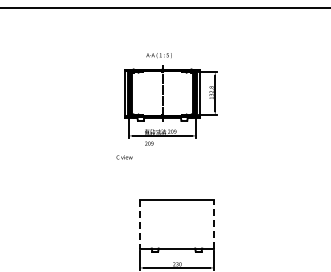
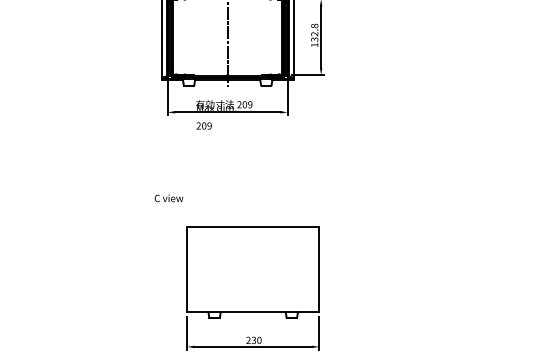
text: (124, 157) -> (168, 198), moved
line: (214, 223) -> (319, 267), dashed -> solid
line: (139, 224) -> (186, 269), dashed -> solid

